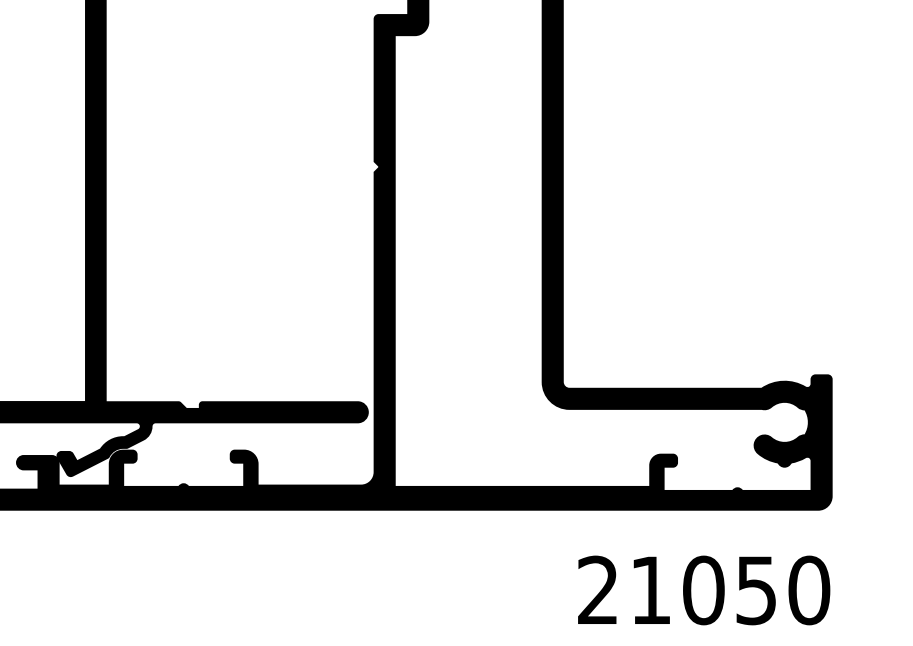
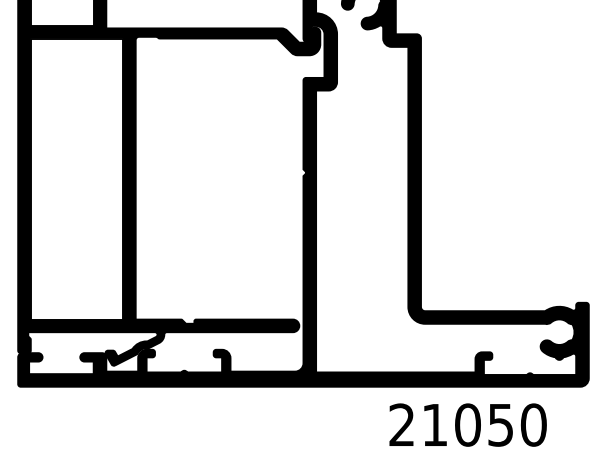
text: (703, 589) -> (467, 424), moved

